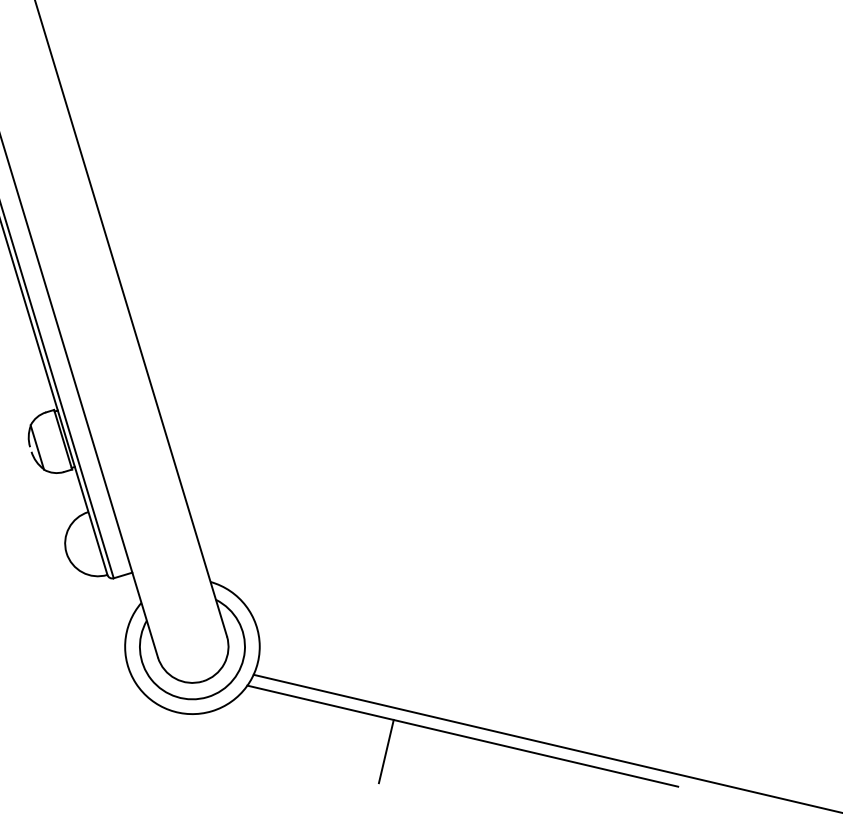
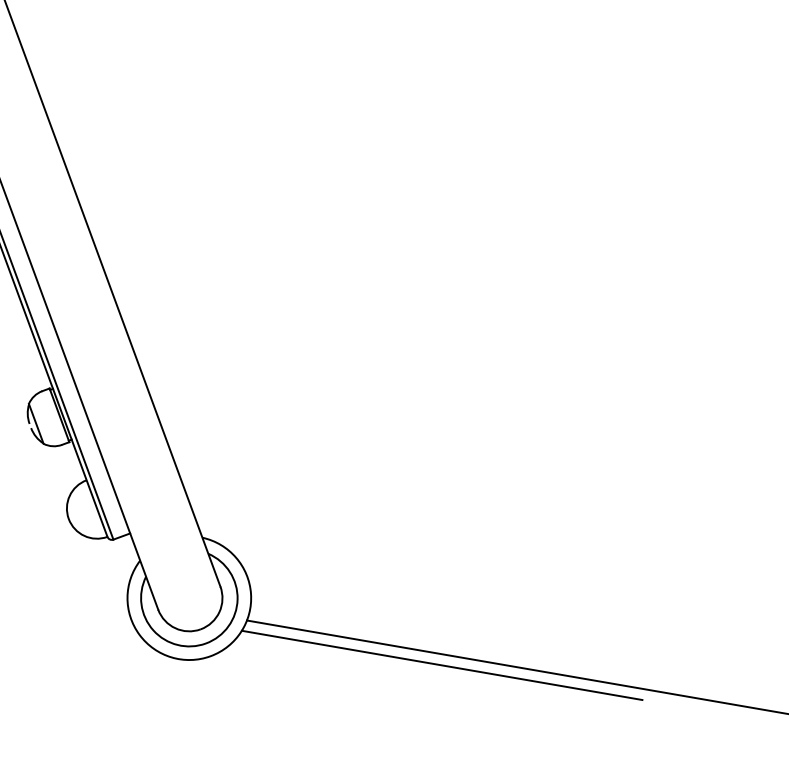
line: (385, 751) -> (372, 683), removed

